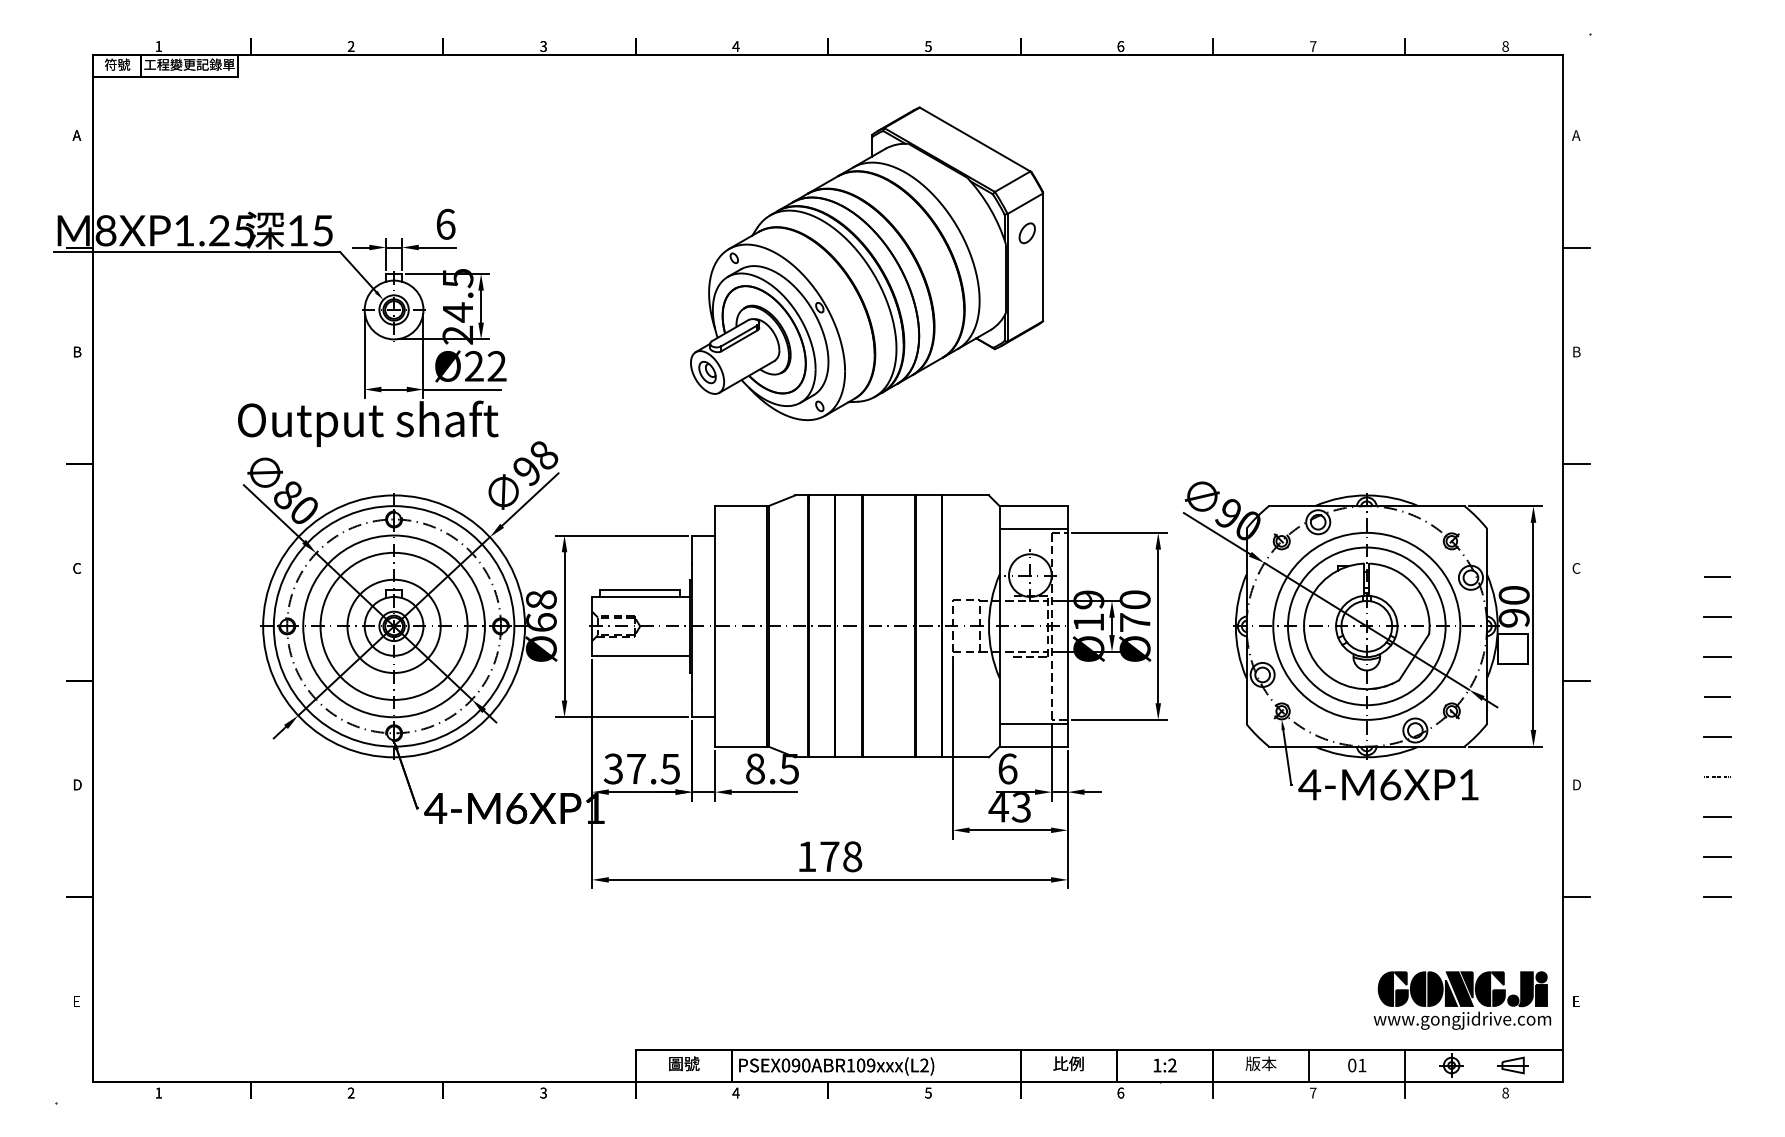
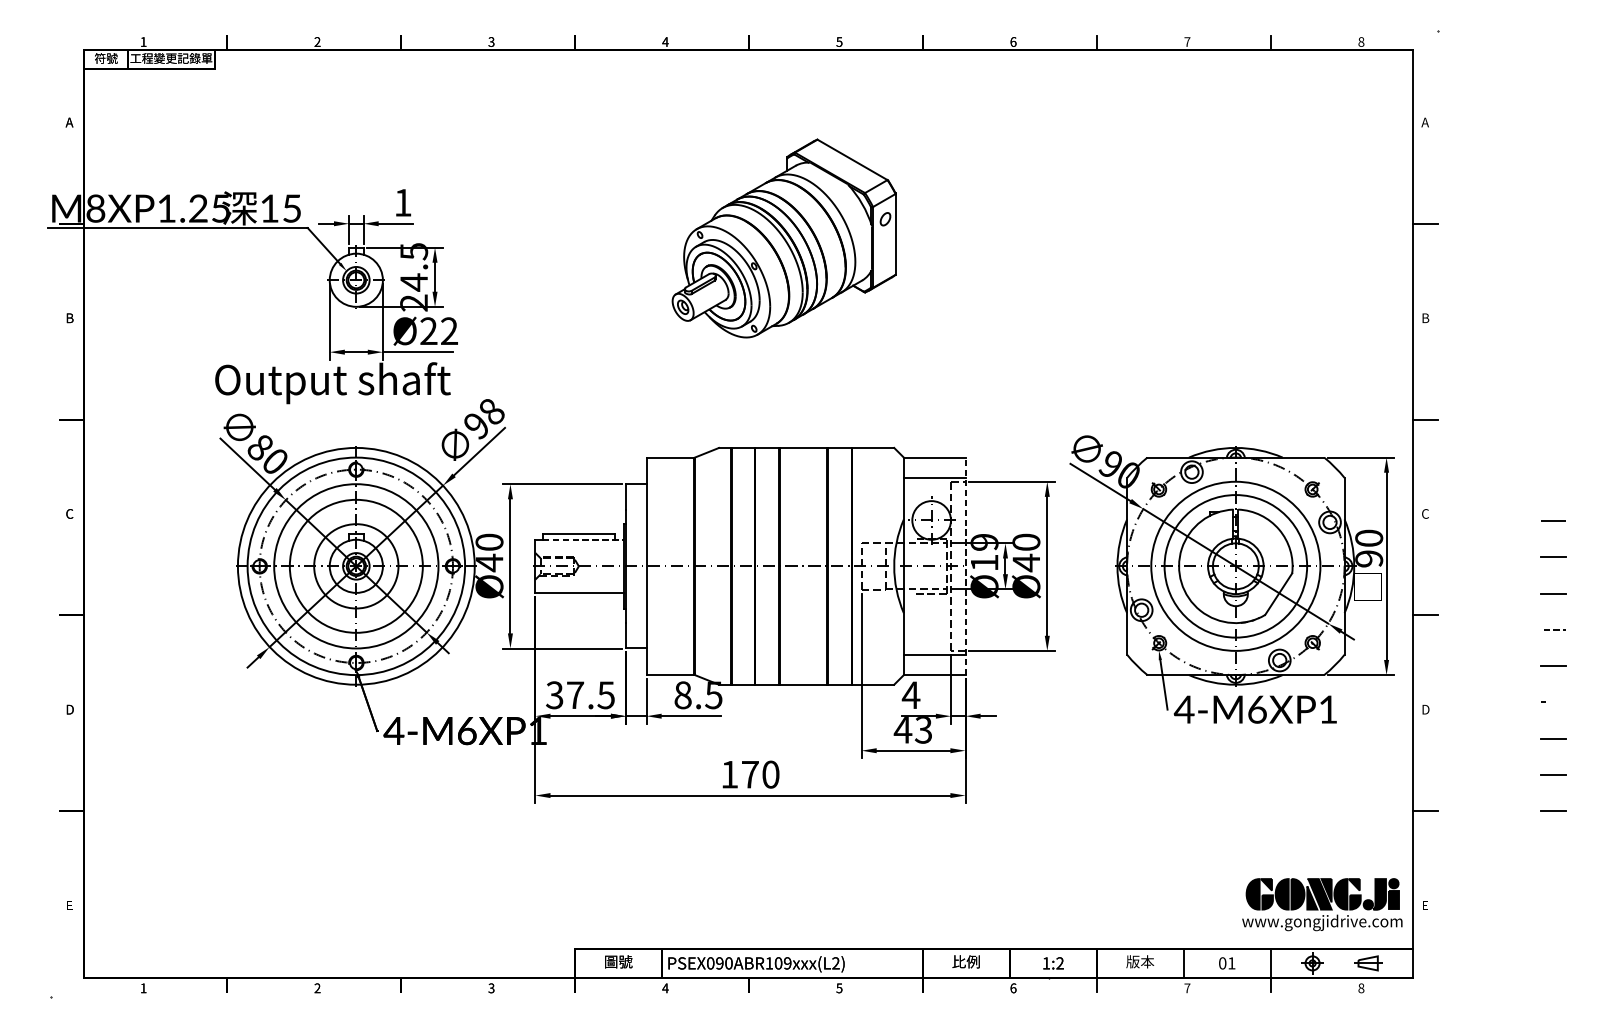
text: (445, 223) -> (402, 202), 6 -> 1
part: (867, 263) -> (784, 238), size x0.7
line: (644, 596) -> (582, 539), solid -> dashed
text: (540, 611) -> (488, 552), Ø68 -> Ø40
text: (1135, 622) -> (1026, 562), Ø70 -> Ø40
line: (1067, 625) -> (965, 565), solid -> dashed
text: (1007, 768) -> (910, 694), 6 -> 4
text: (852, 856) -> (770, 774), 178 -> 170

